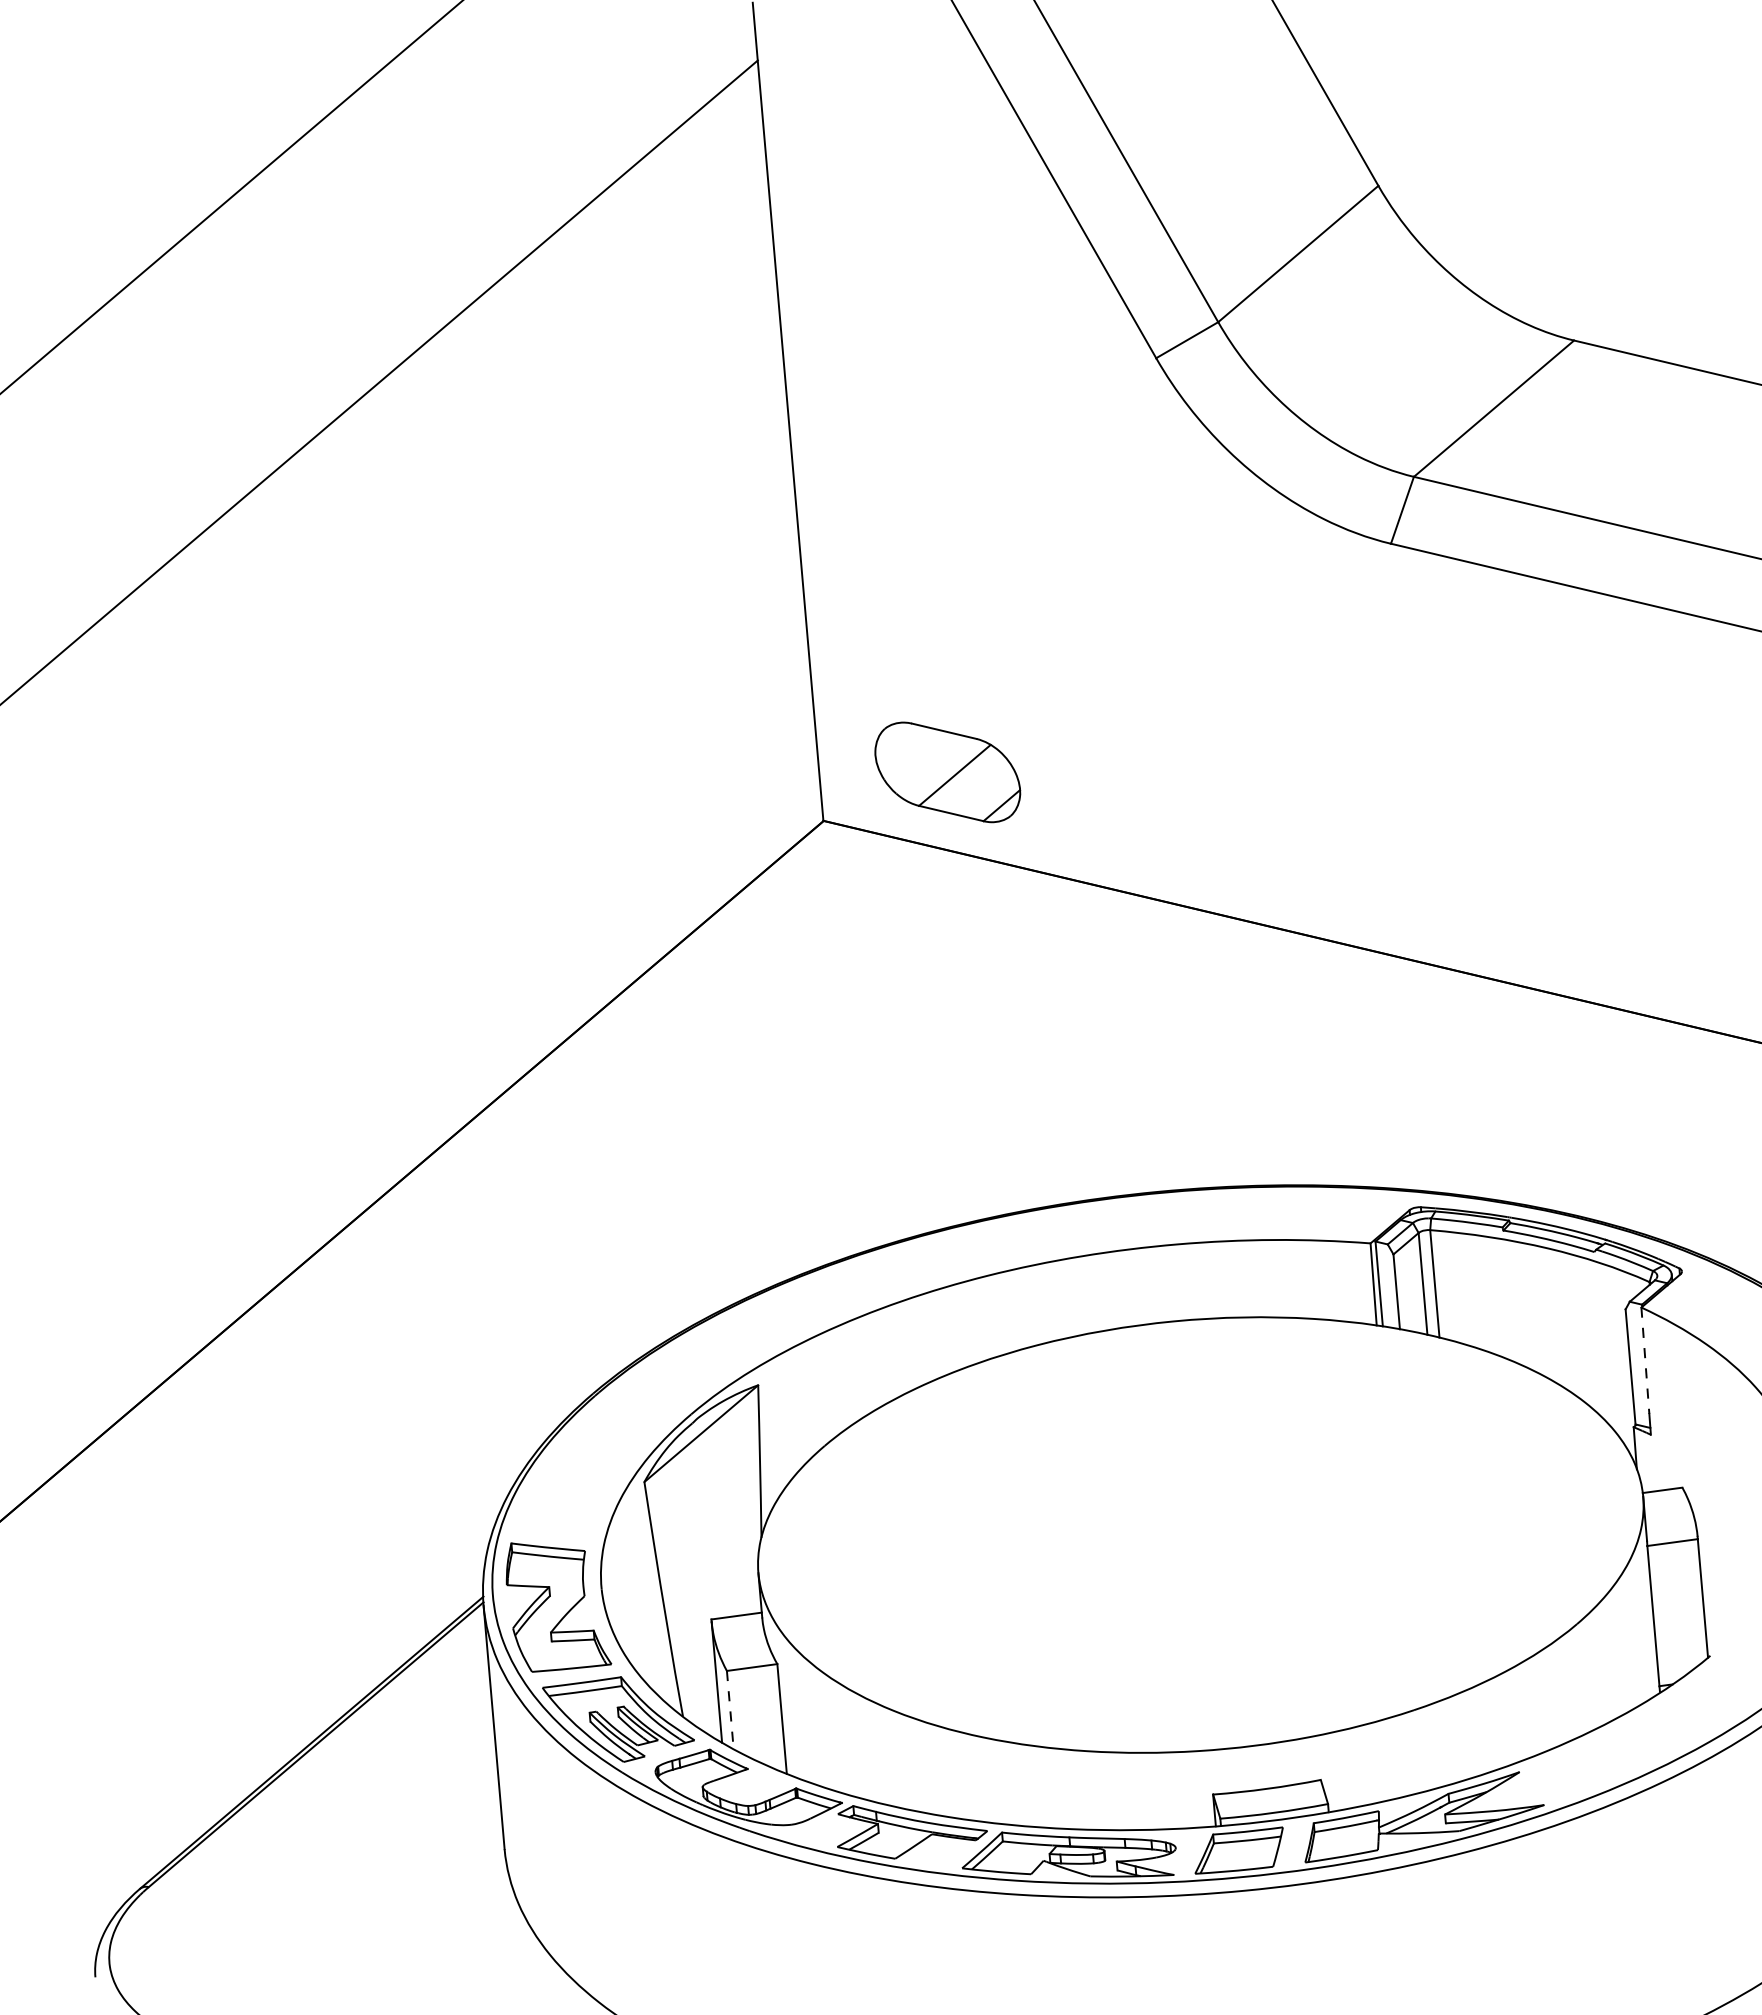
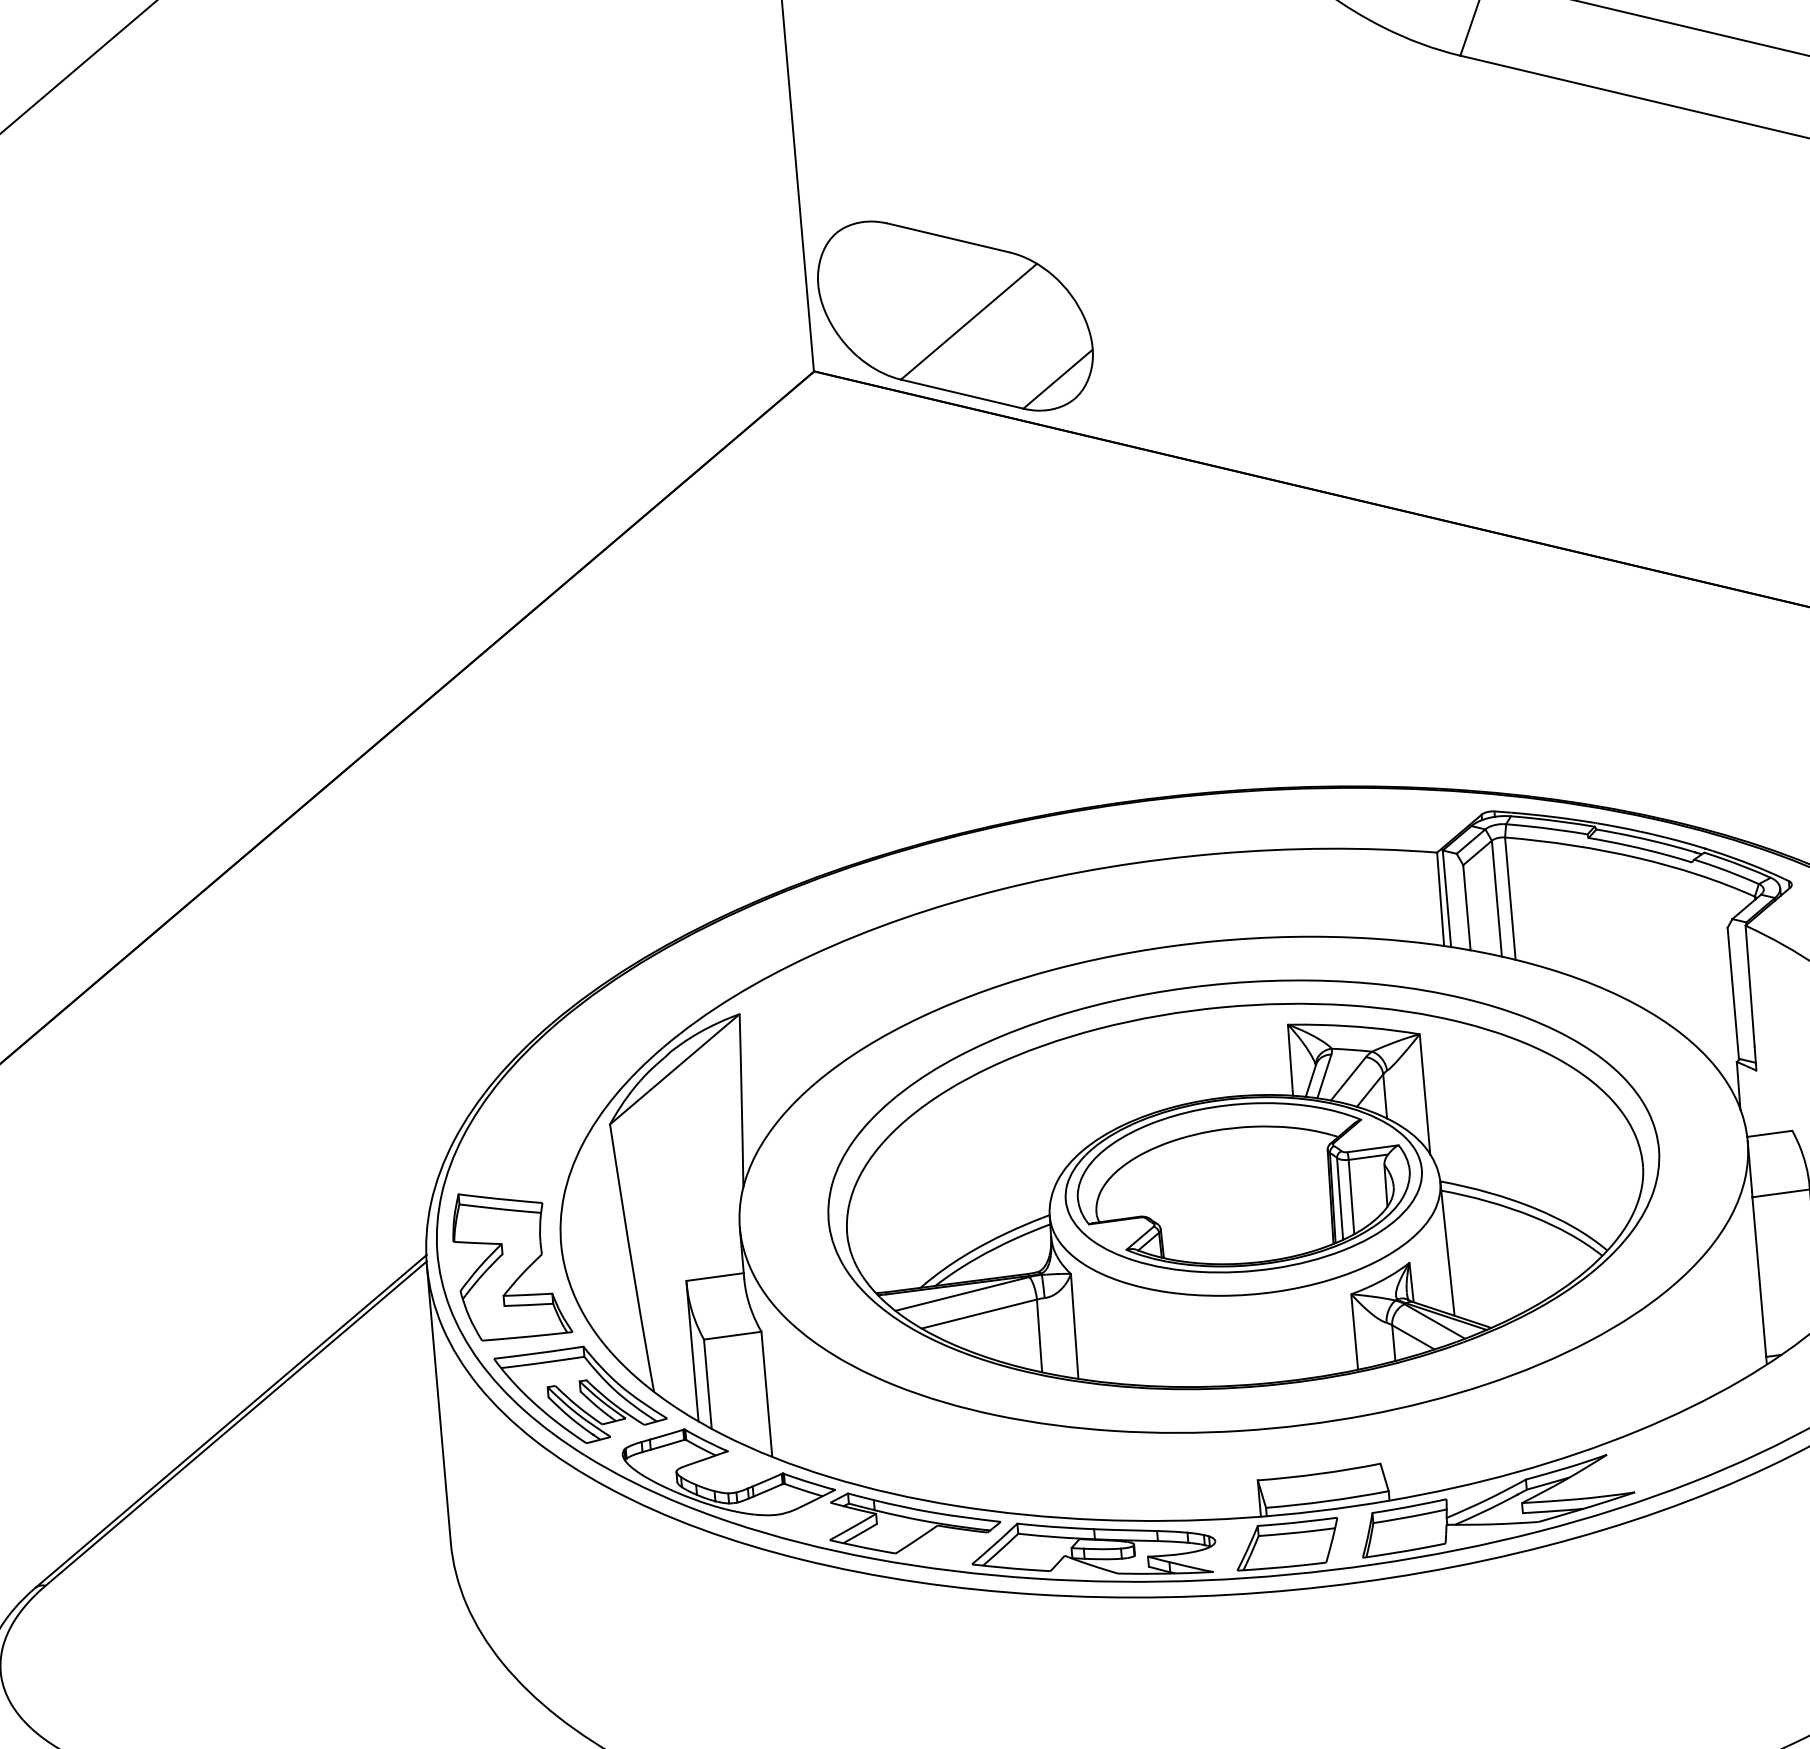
part: (947, 772) -> (955, 316), size x1.67
line: (1645, 1361) -> (1750, 987), dashed -> solid
part: (1200, 1534) -> (1243, 1184), added
line: (730, 1710) -> (708, 1384), dashed -> solid

